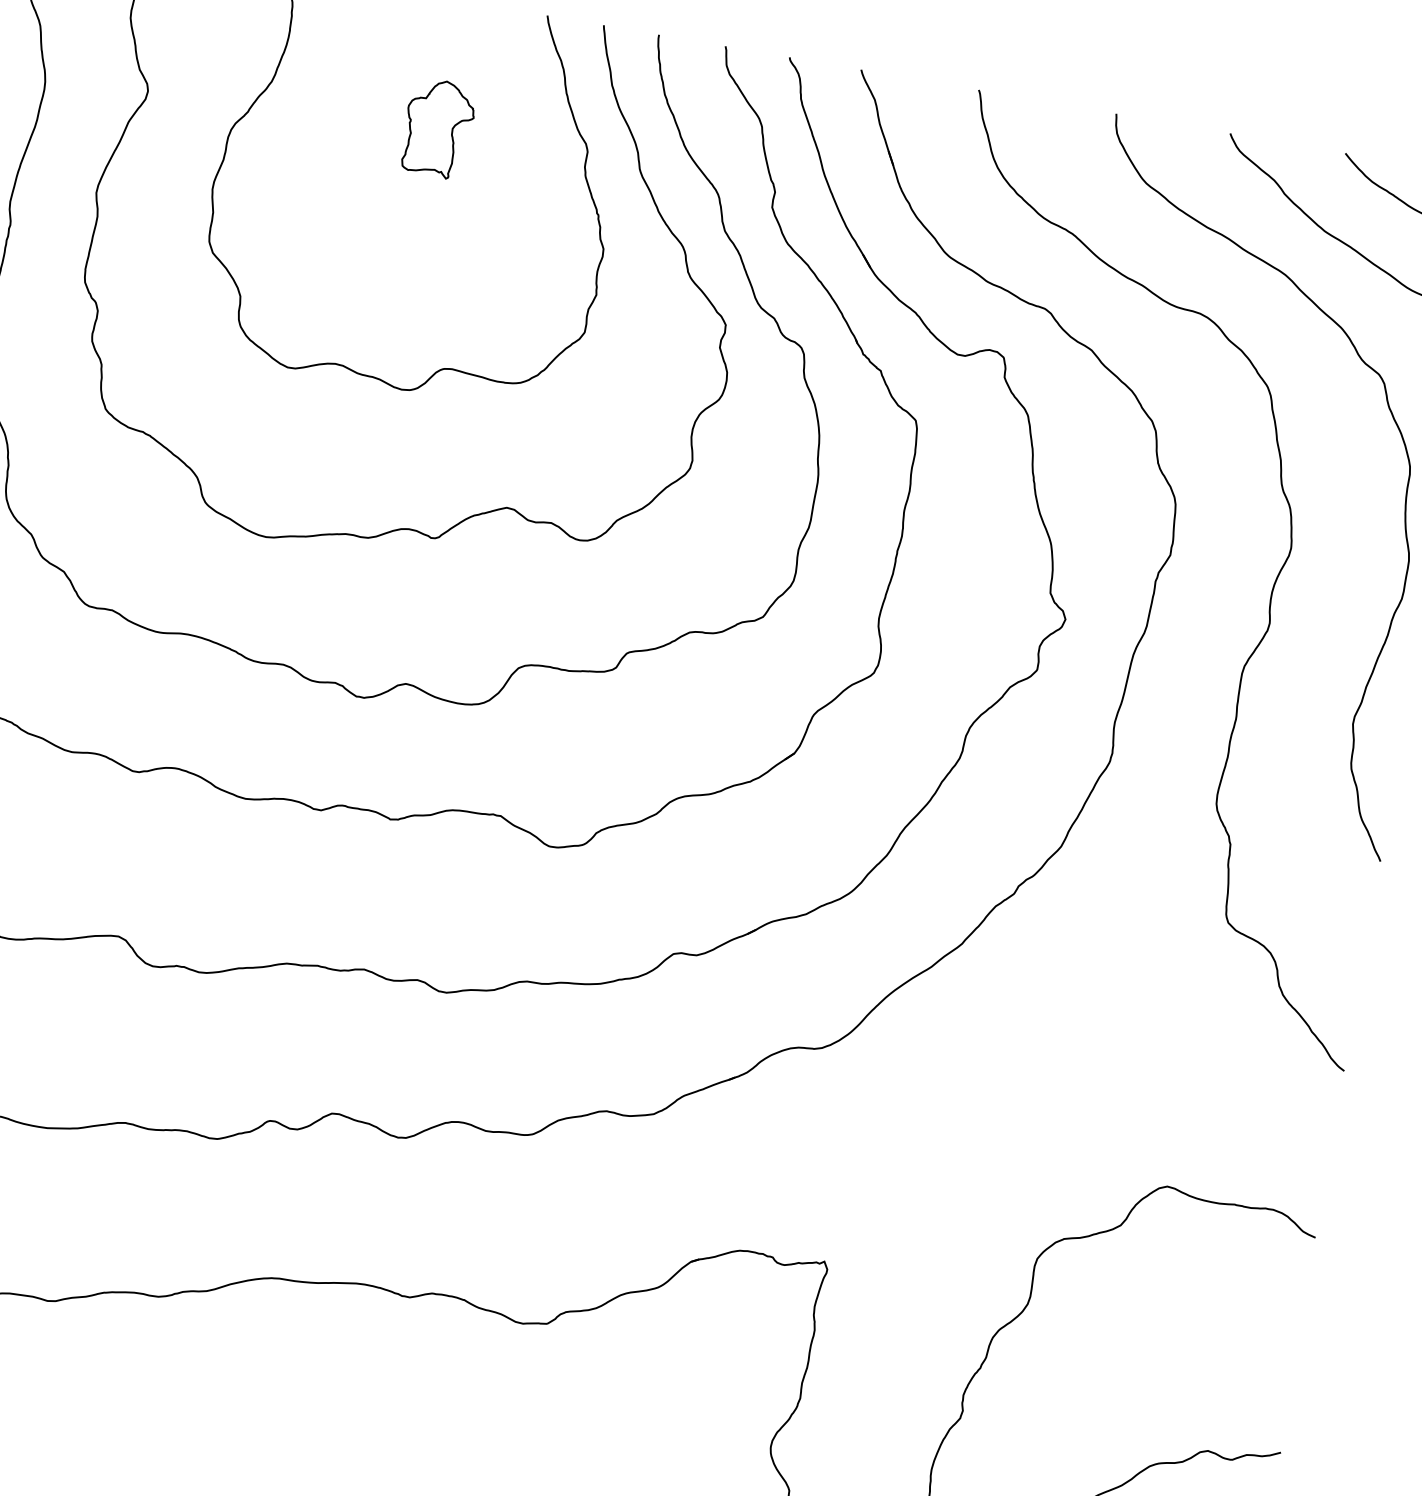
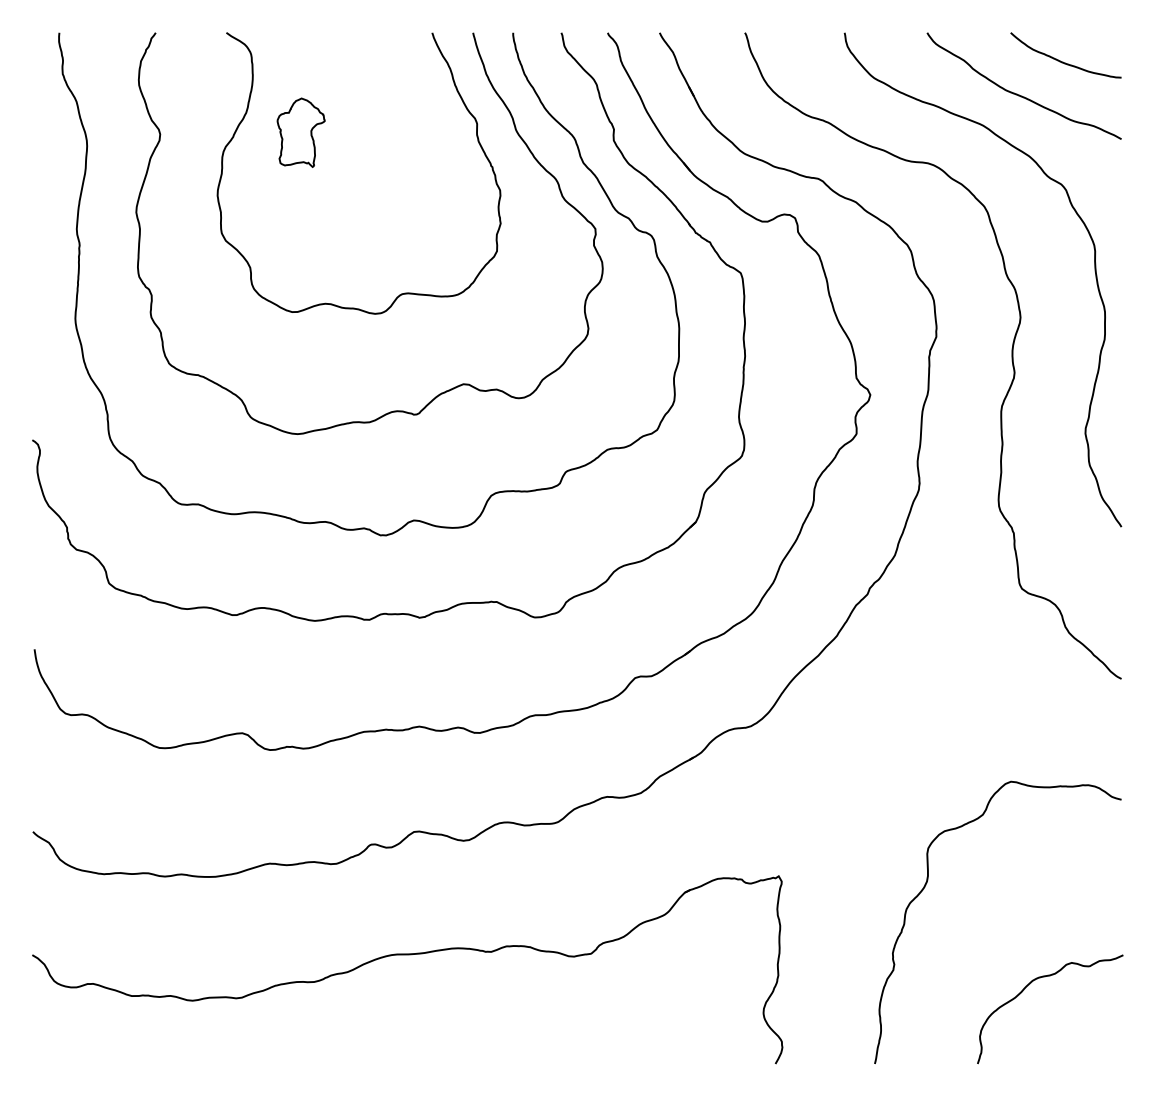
part: (437, 128) -> (300, 132), moved

